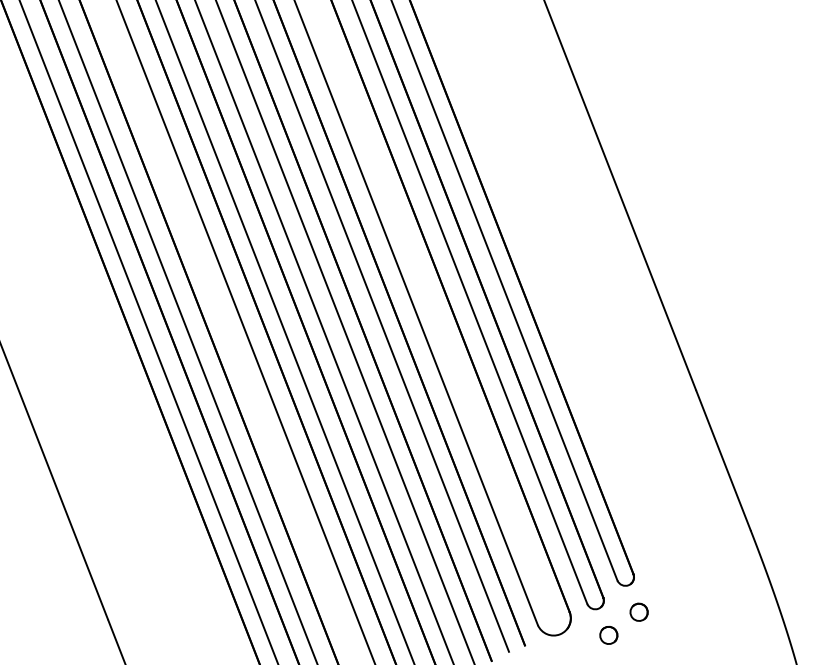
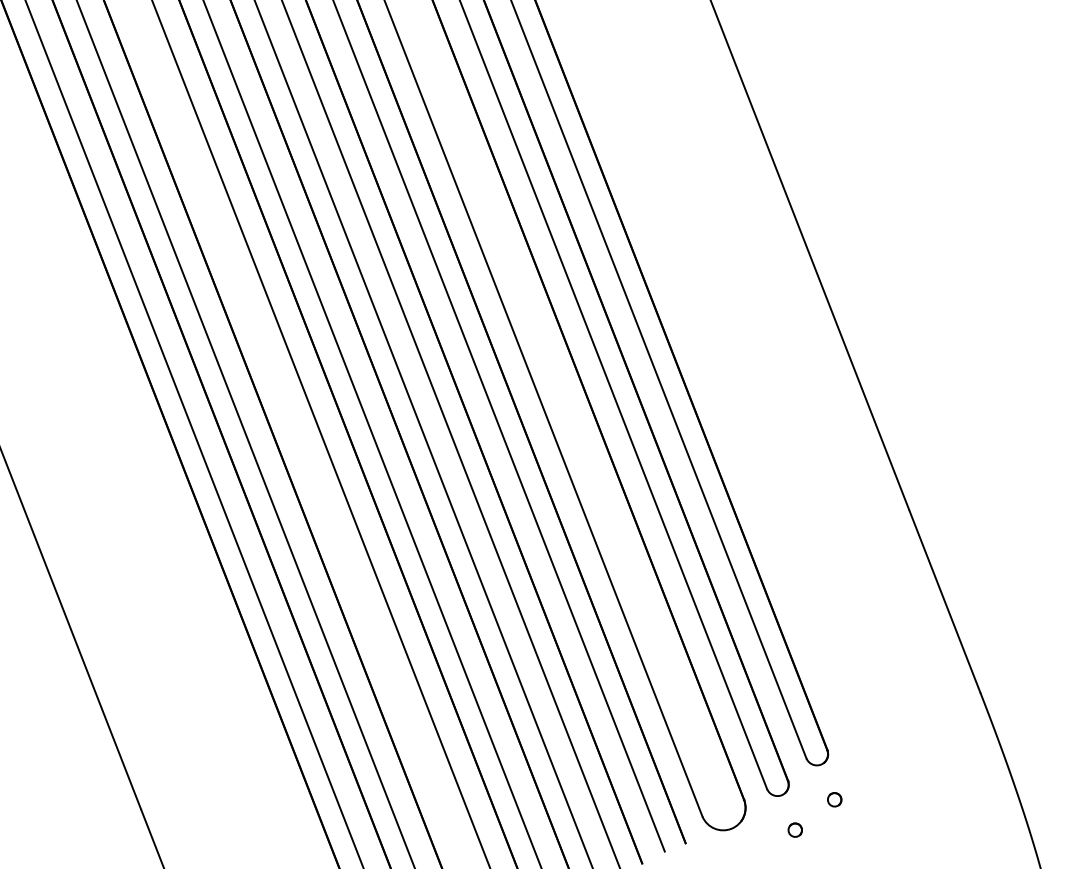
part: (638, 611) -> (833, 798), size x0.6
part: (608, 635) -> (794, 830), size x0.6

